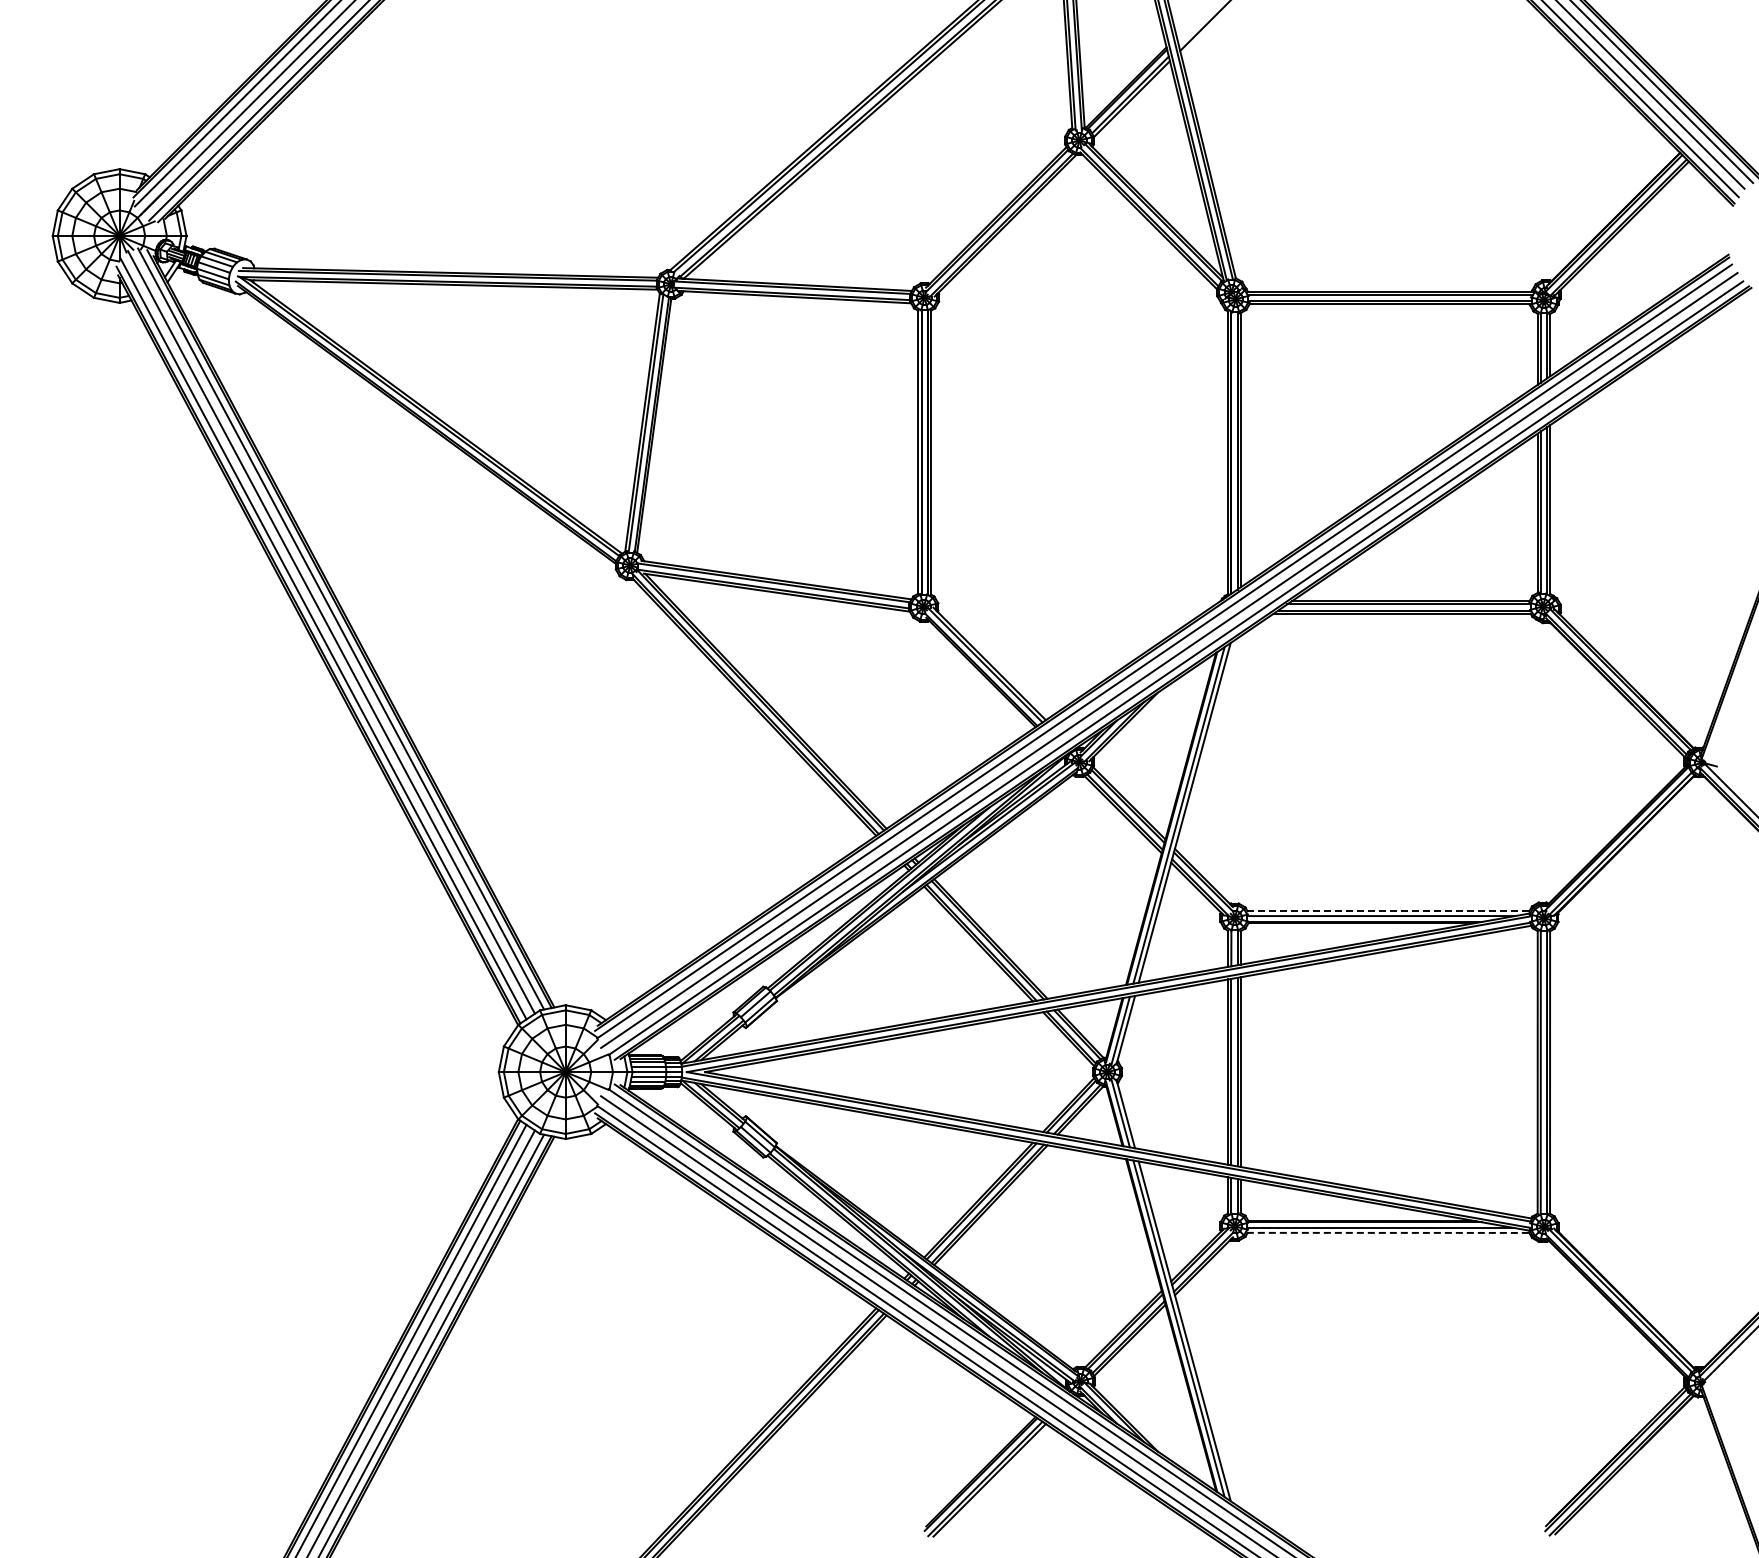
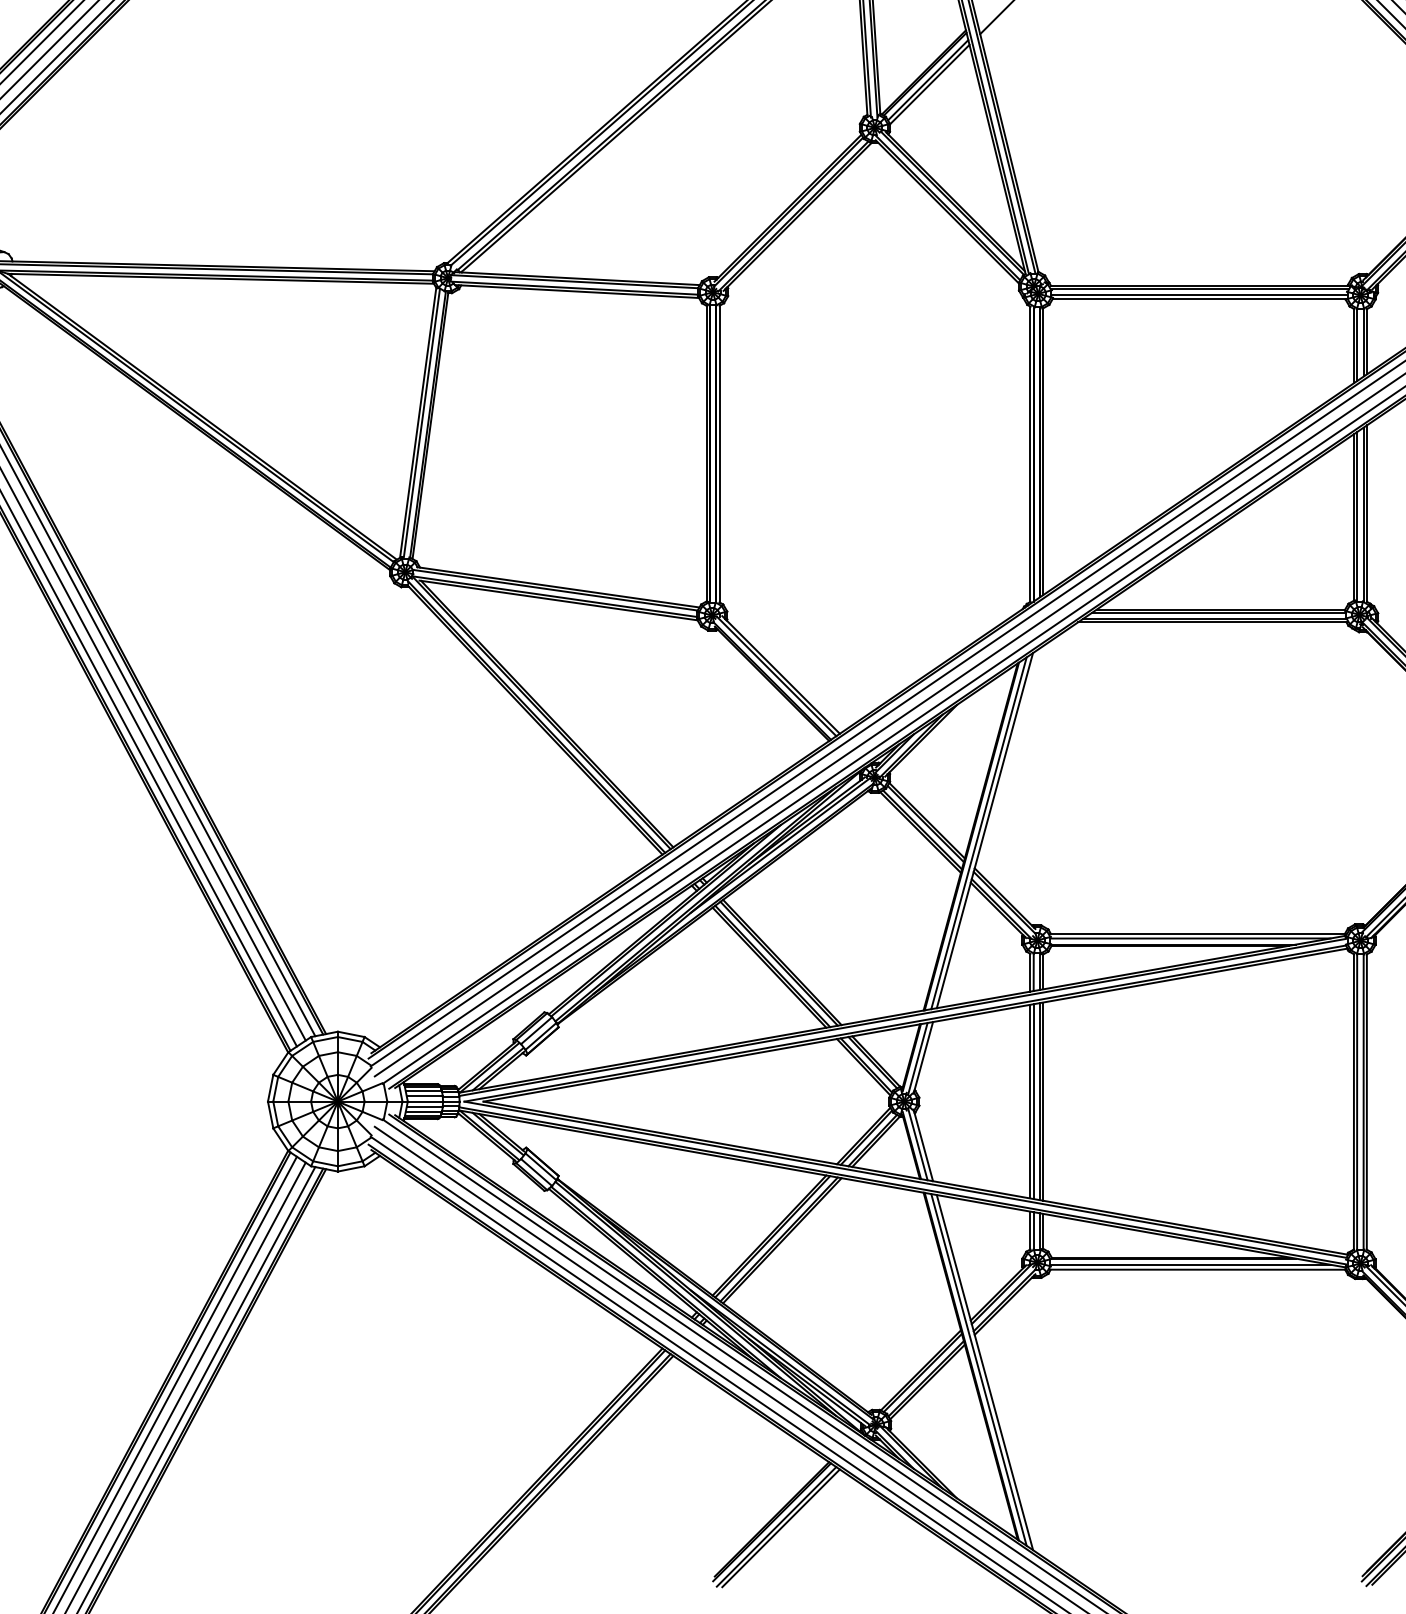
line: (1388, 911) -> (1197, 933), dashed -> solid
line: (1388, 1232) -> (1197, 1269), dashed -> solid

